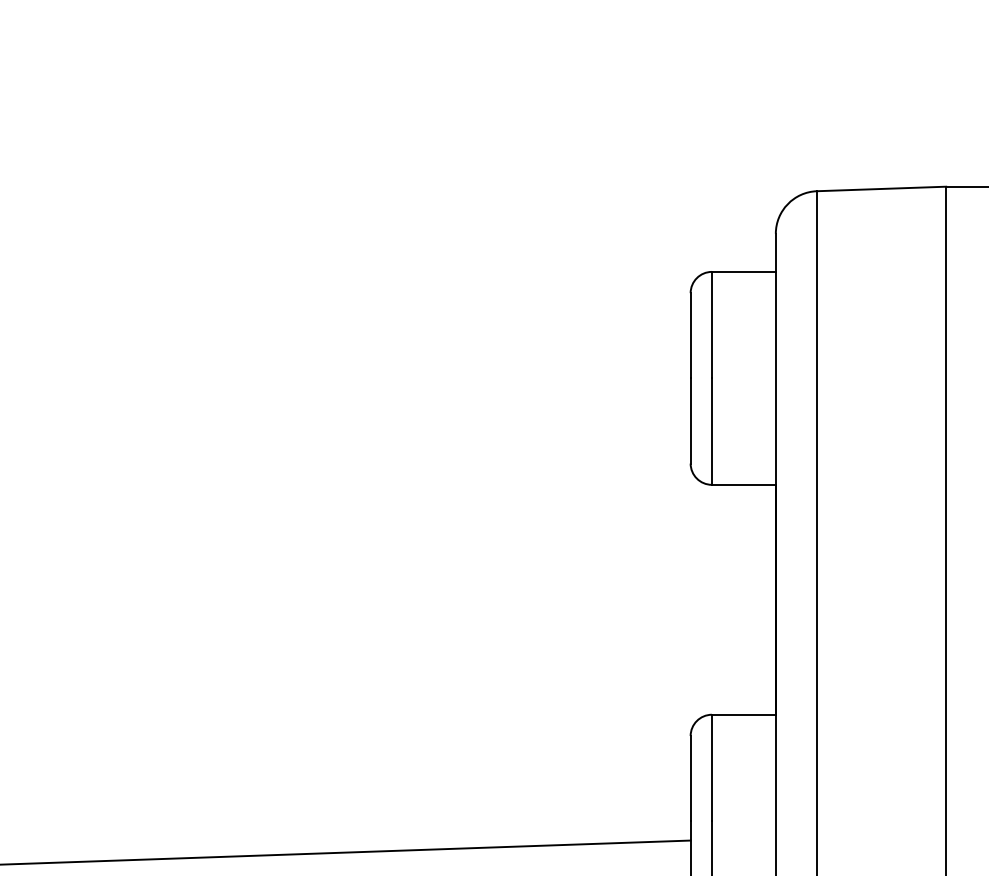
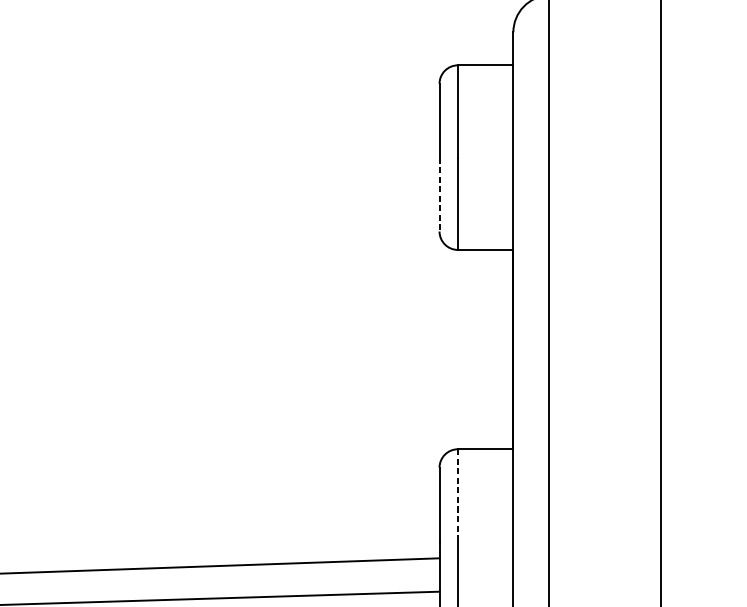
line: (690, 420) -> (439, 194), solid -> dashed
line: (711, 768) -> (457, 495), solid -> dashed

